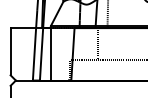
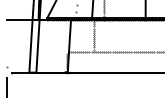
line: (11, 51) -> (7, 43), removed
line: (51, 53) -> (47, 45), removed

